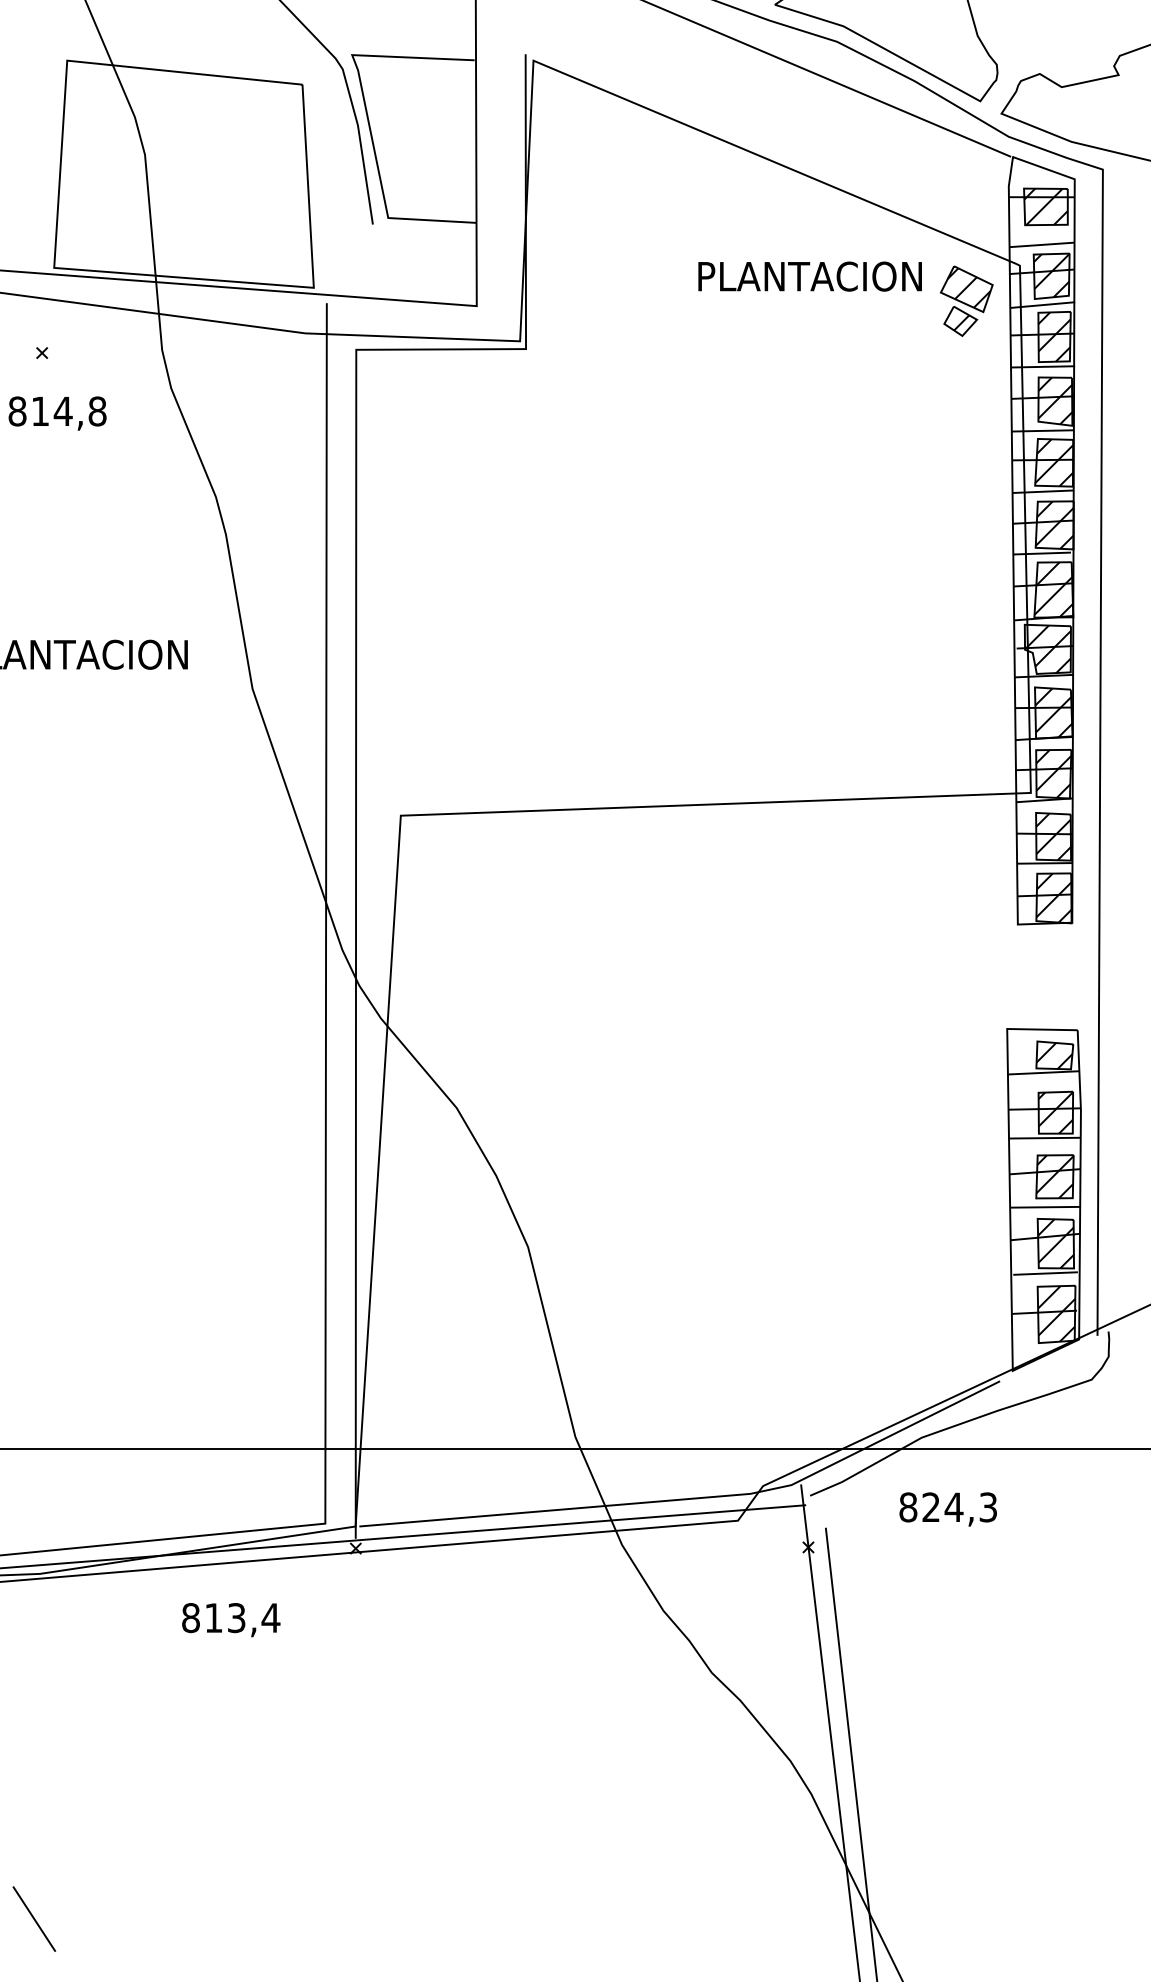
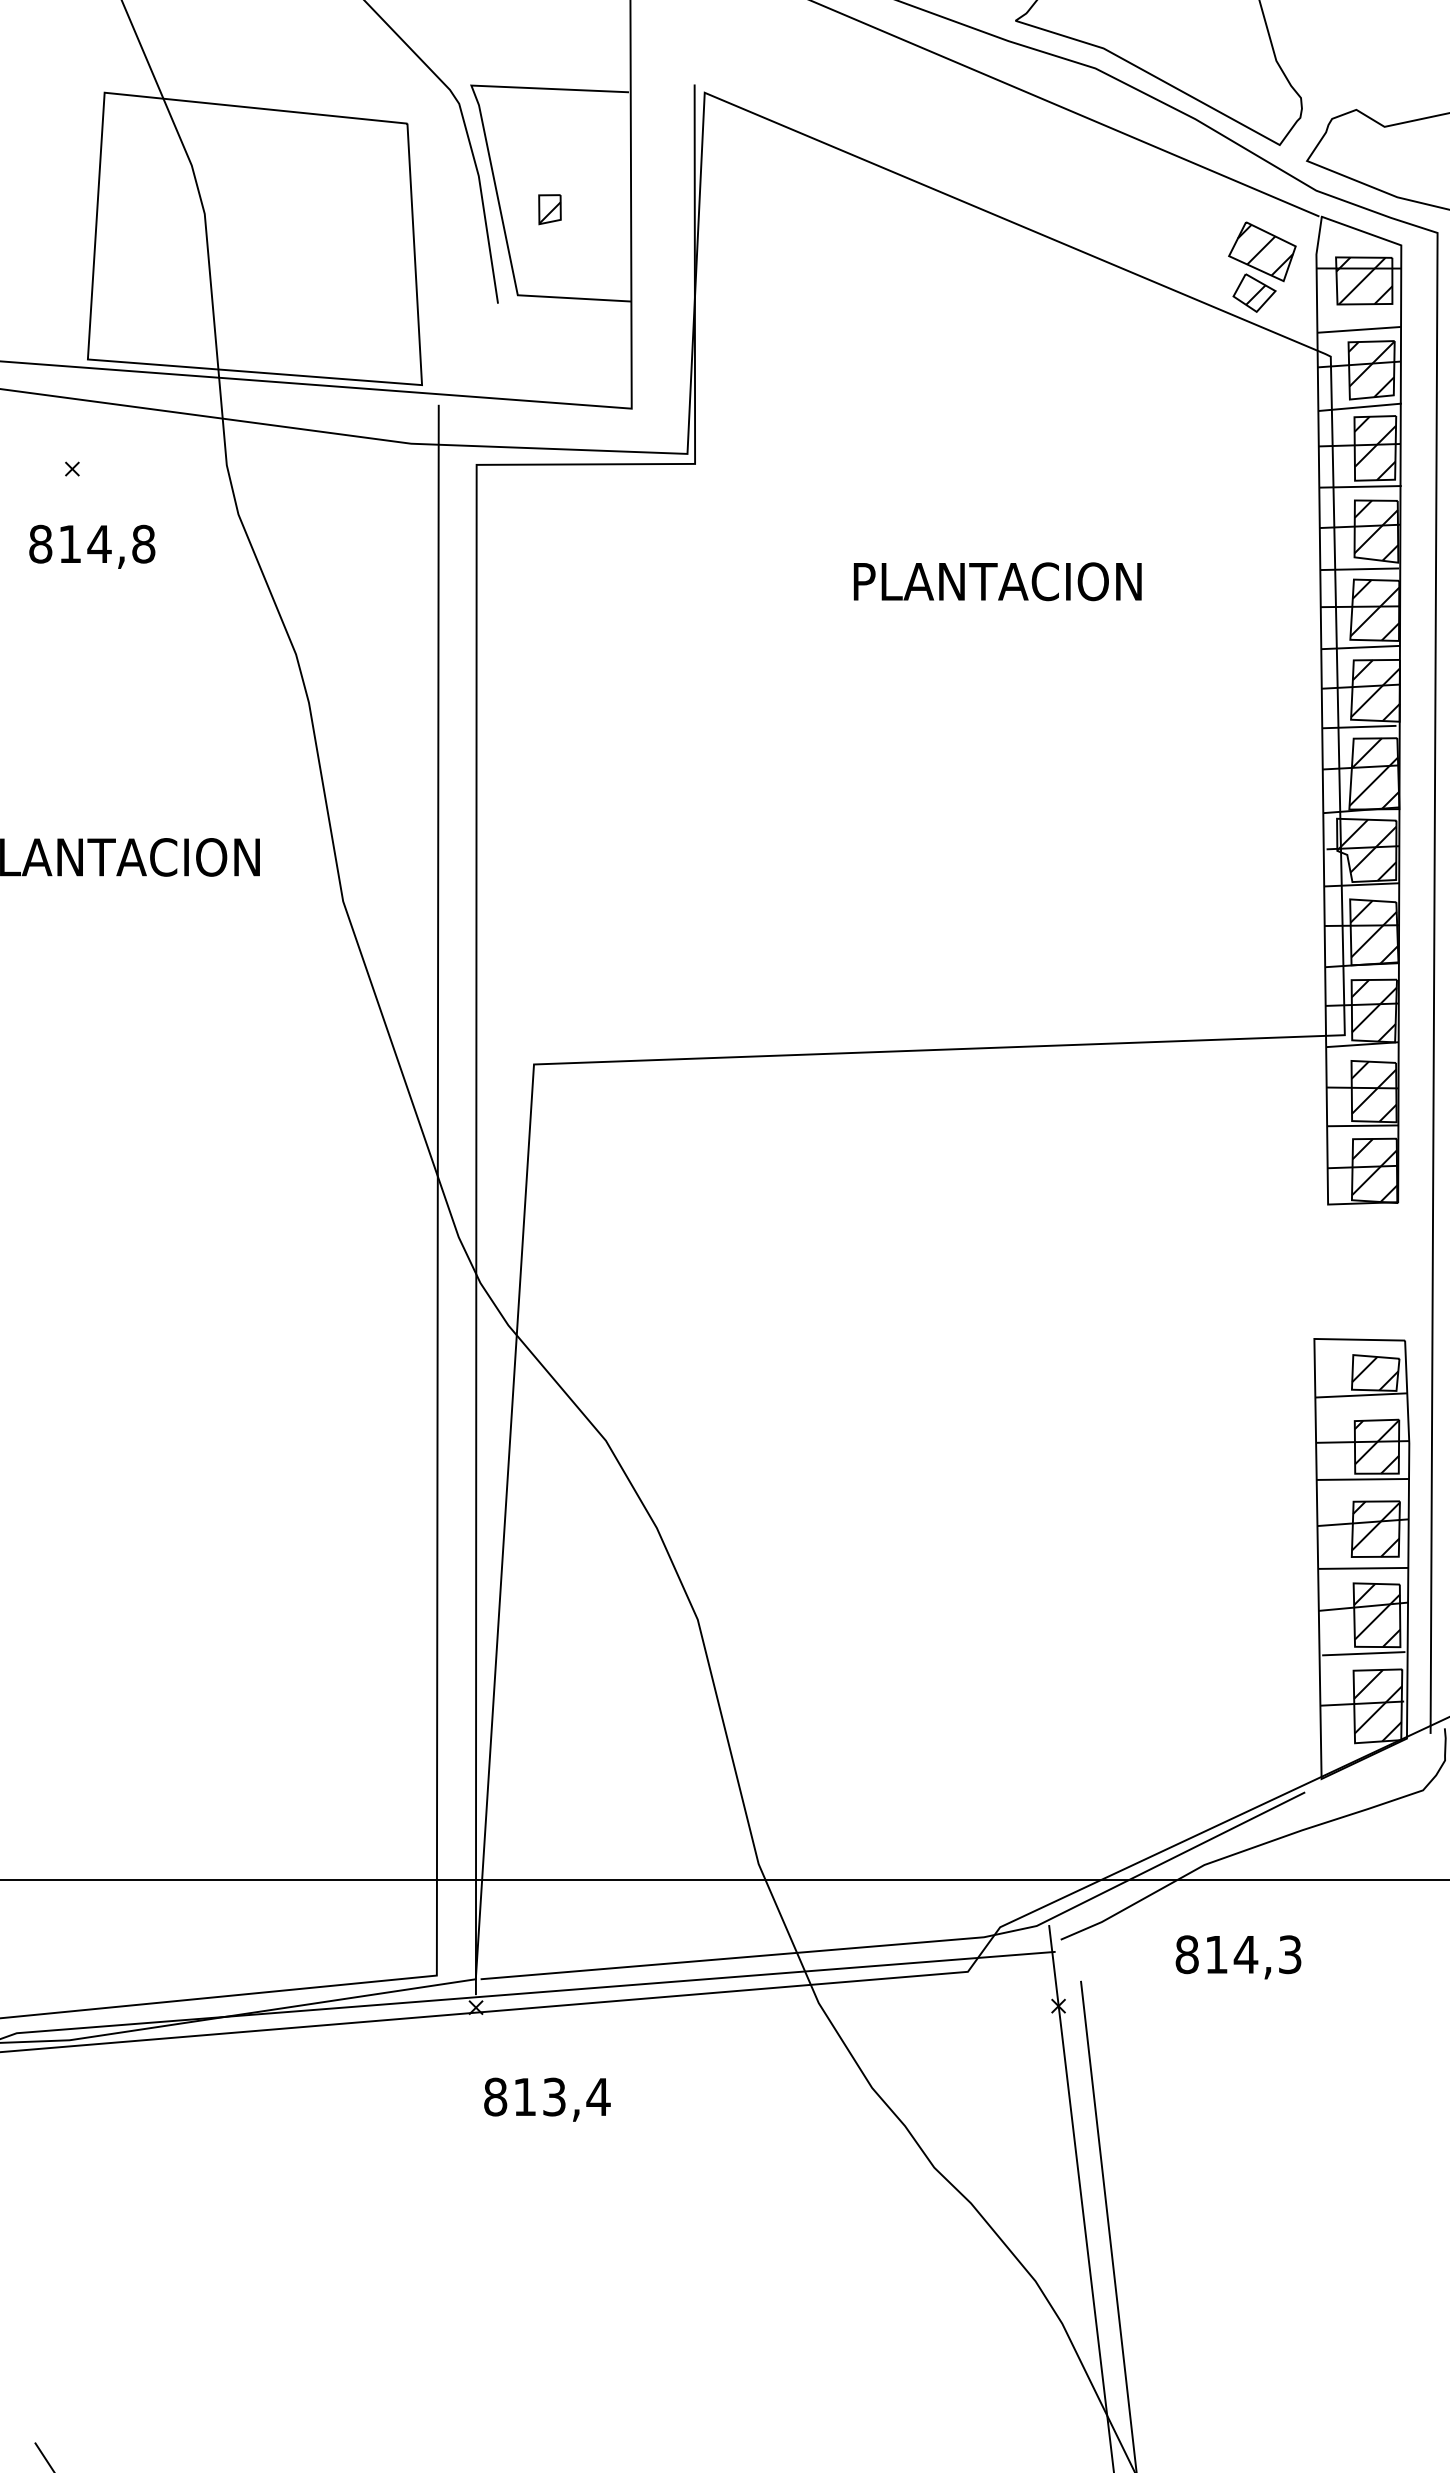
part: (413, 151) -> (550, 209), added
text: (809, 276) -> (996, 581), moved
part: (966, 300) -> (1262, 266), moved
text: (930, 1506) -> (1215, 1953), 824,3 -> 814,3
text: (231, 1620) -> (547, 2100), moved

